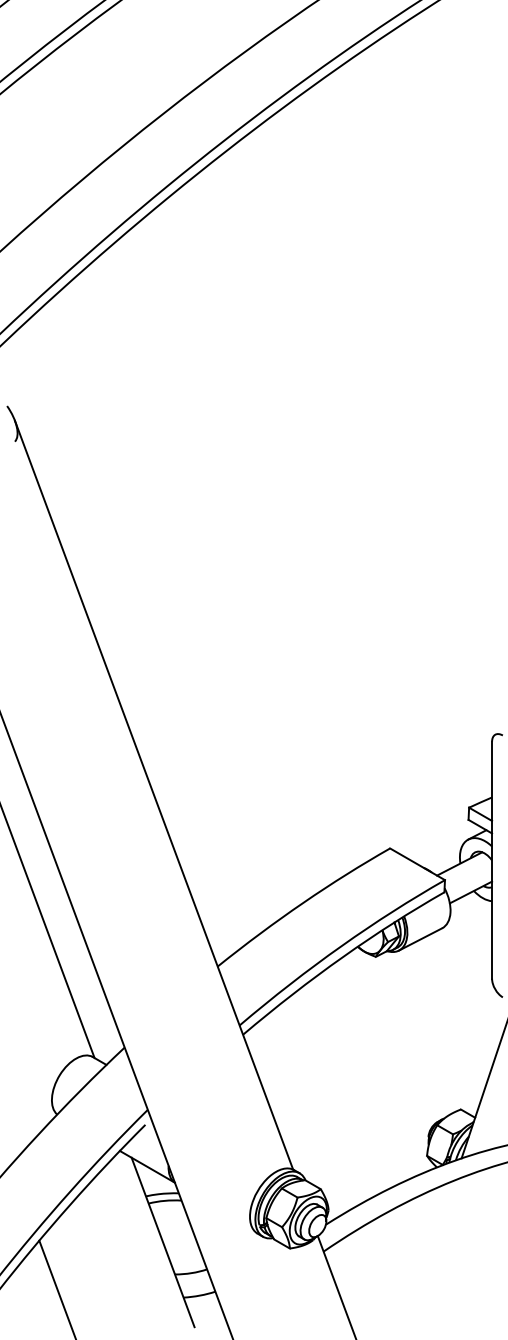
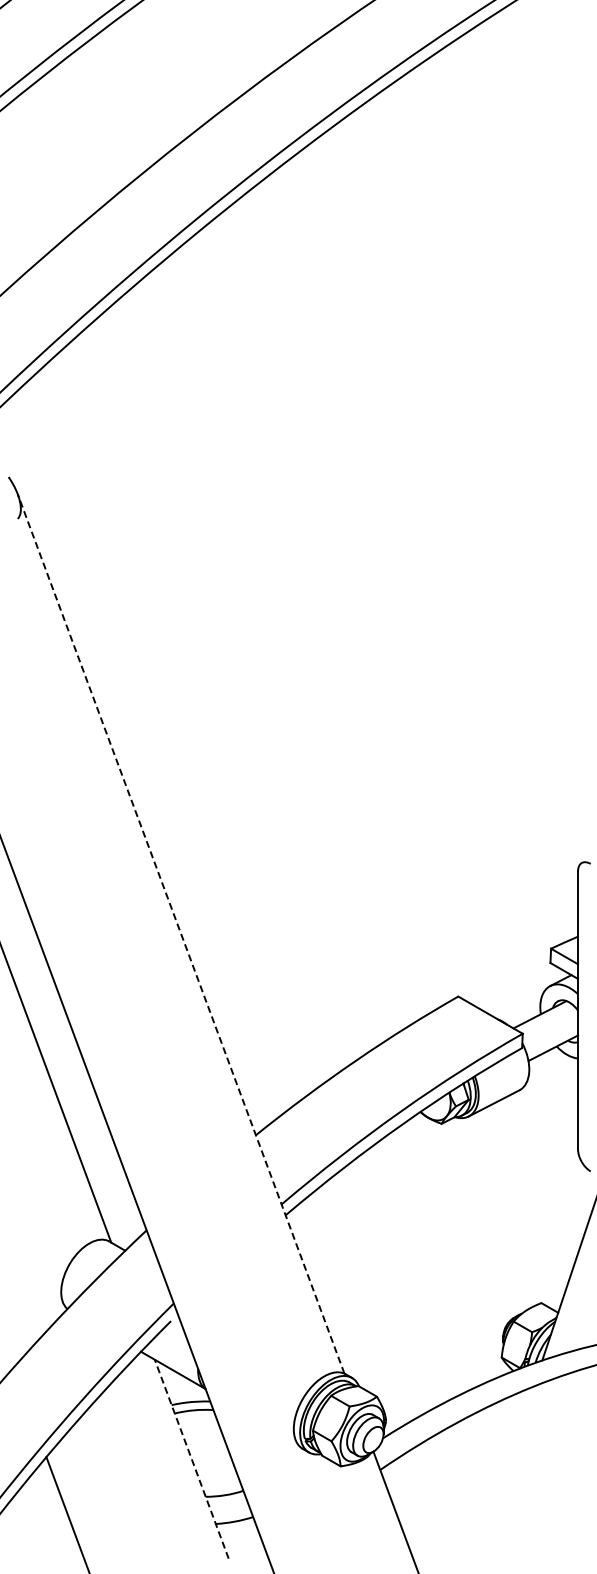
line: (154, 795) -> (181, 934), solid -> dashed
line: (162, 1241) -> (191, 1458), solid -> dashed

